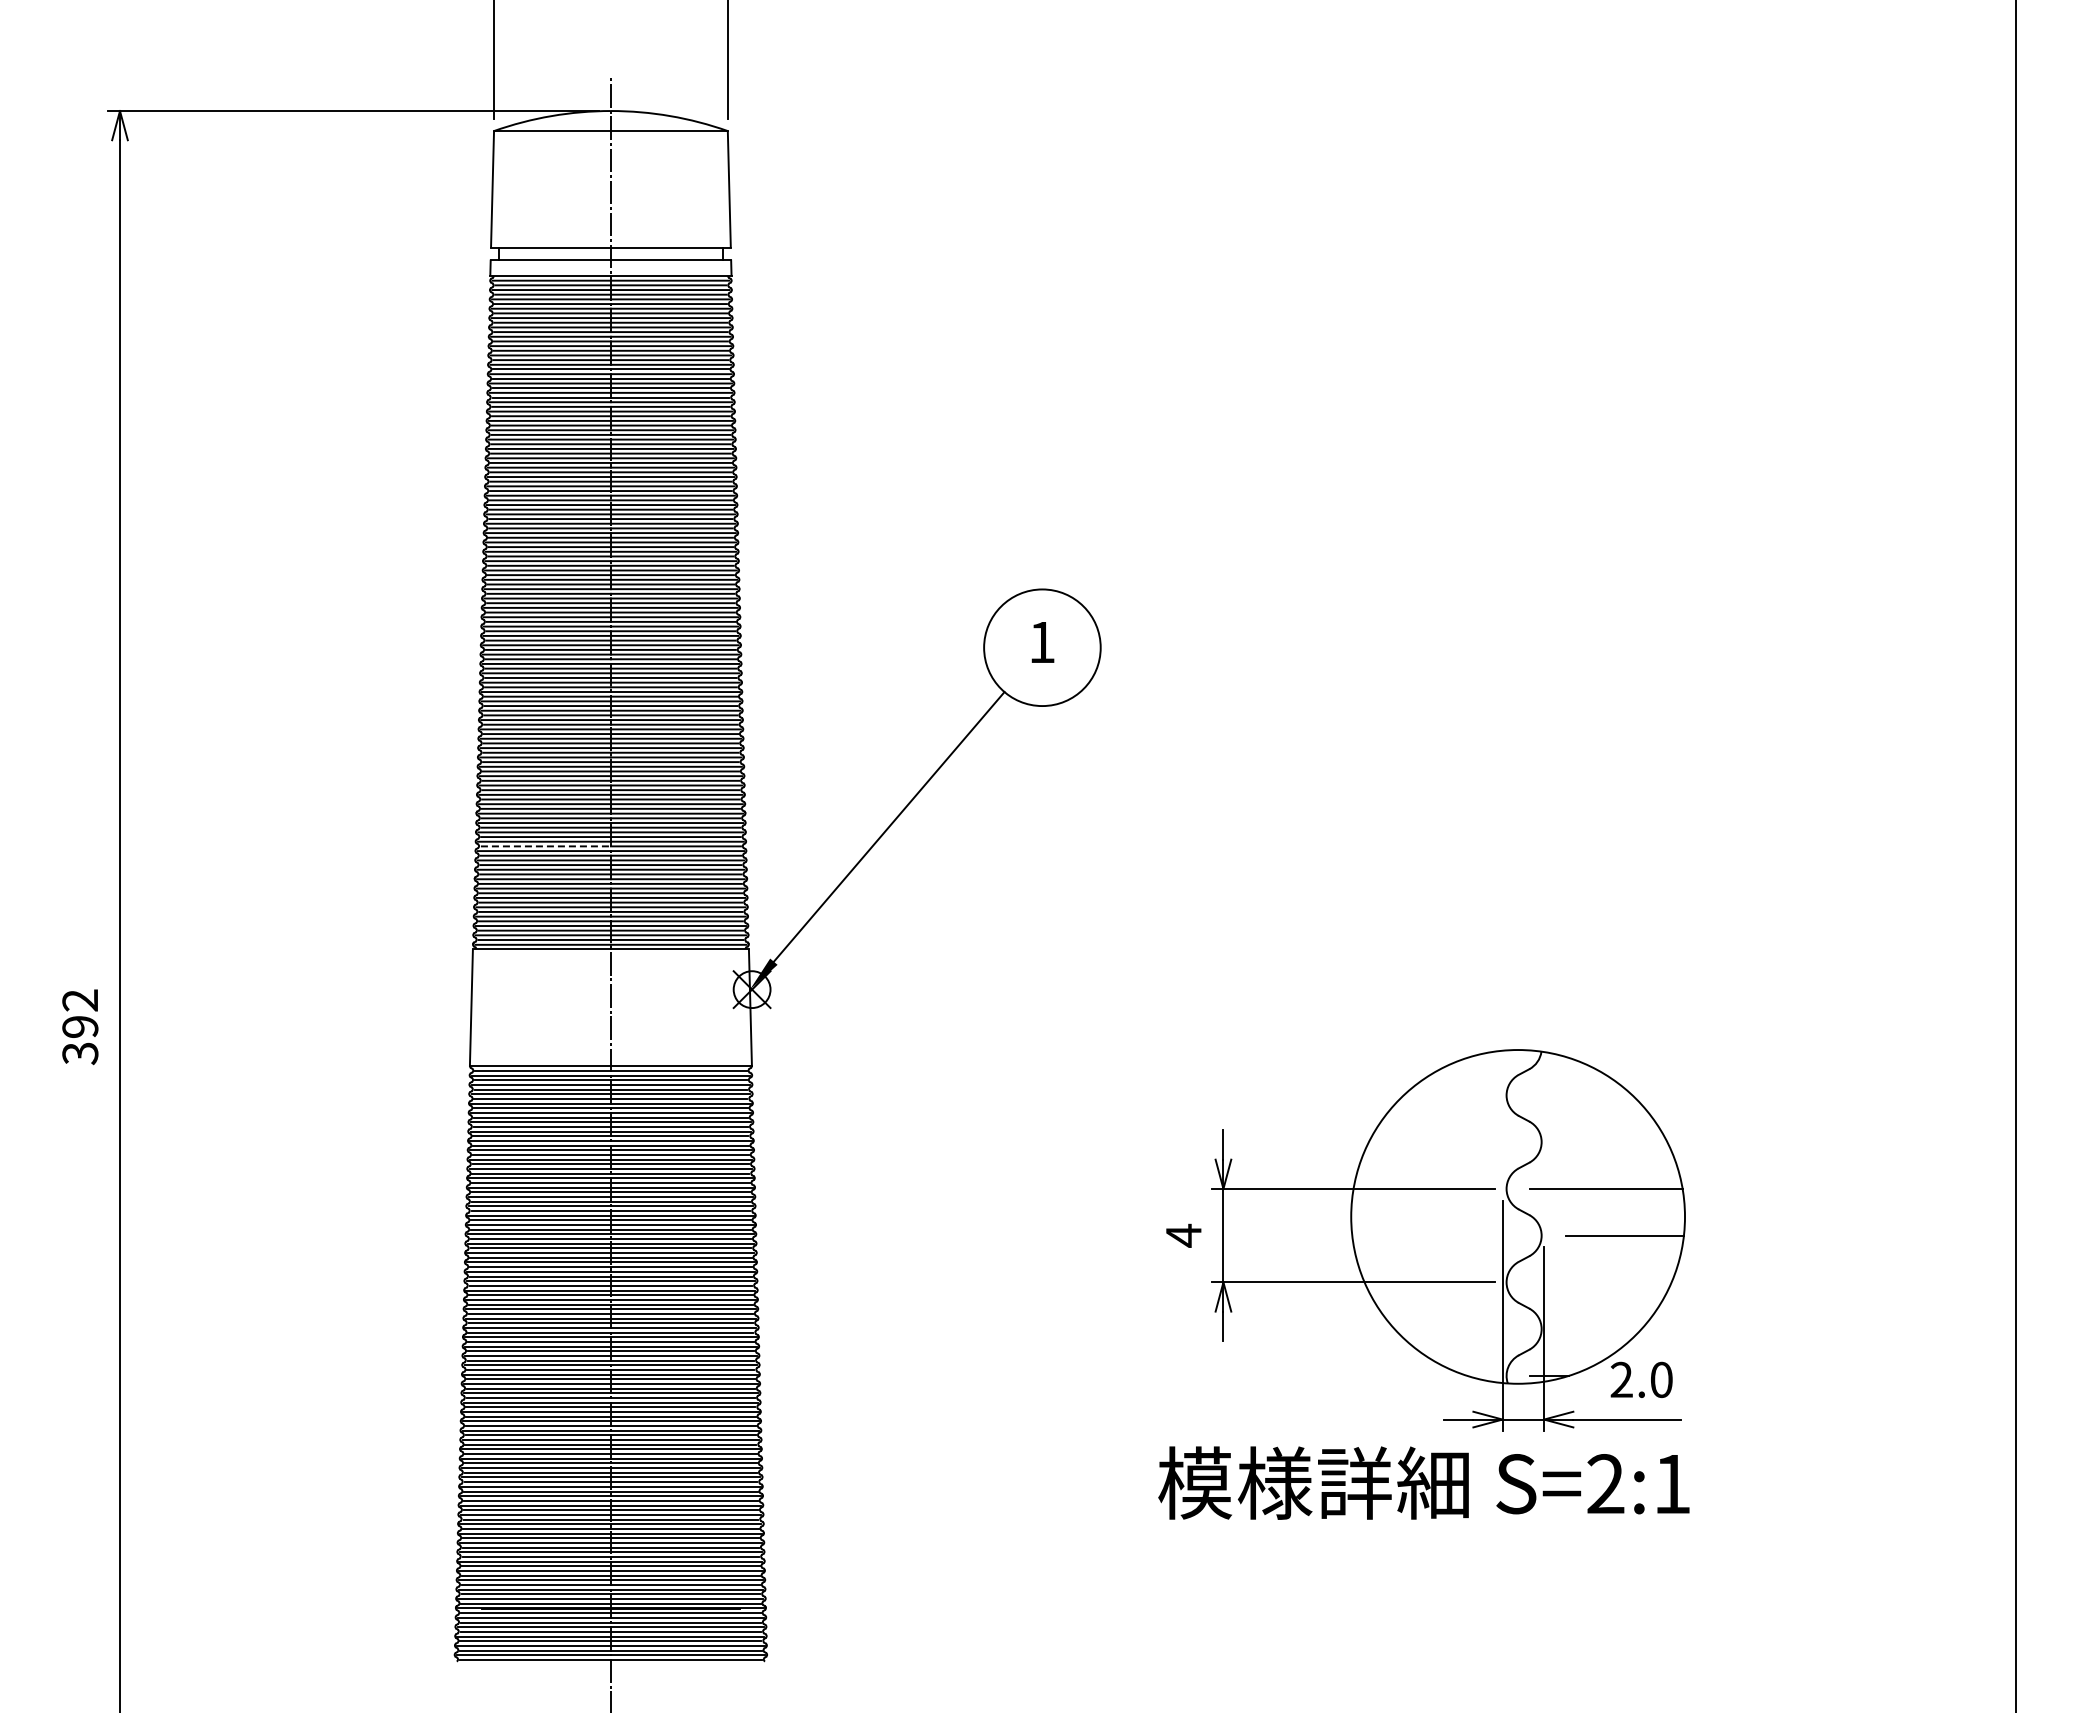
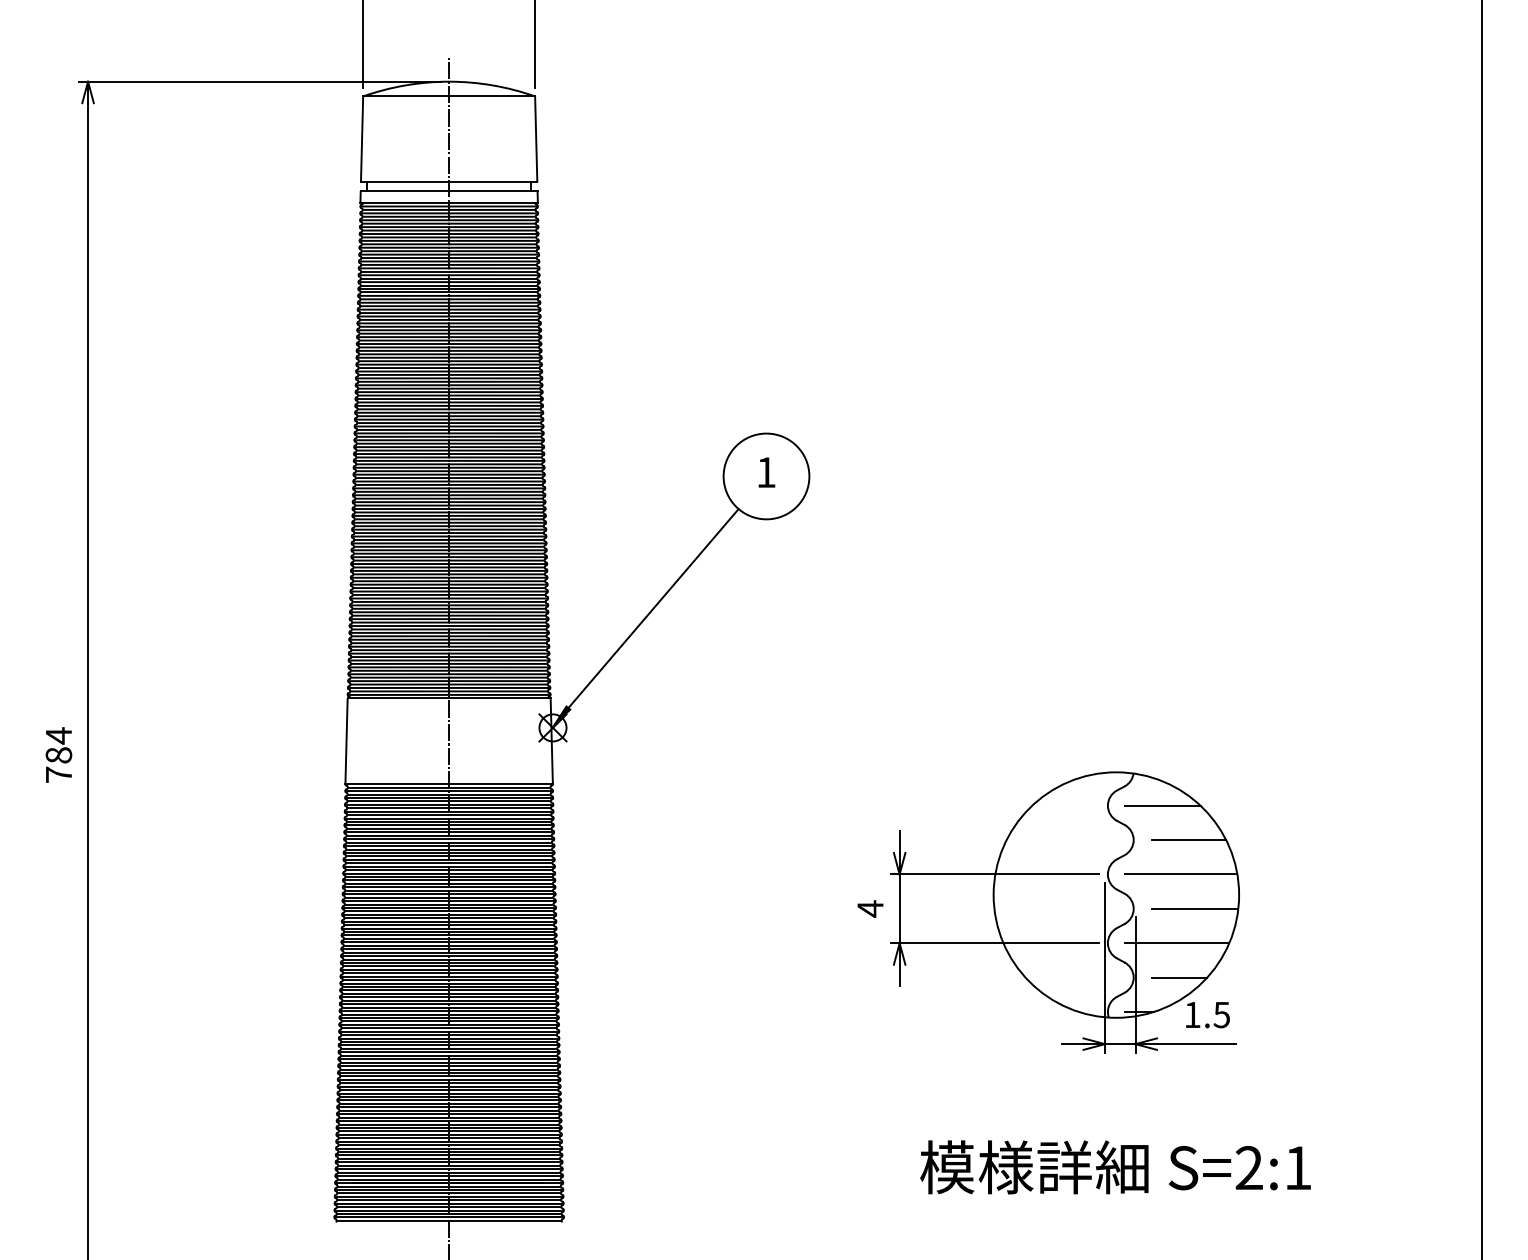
line: (545, 846) -> (401, 622), dashed -> solid
text: (80, 1026) -> (59, 755), 392 -> 784
line: (1580, 1095) -> (1162, 805), added
line: (1616, 1142) -> (1188, 840), added
line: (1600, 1282) -> (1176, 943), added
line: (1603, 1329) -> (1179, 977), added
text: (1641, 1379) -> (1207, 1014), 2.0 -> 1.5
text: (1423, 1482) -> (1115, 1166), moved

